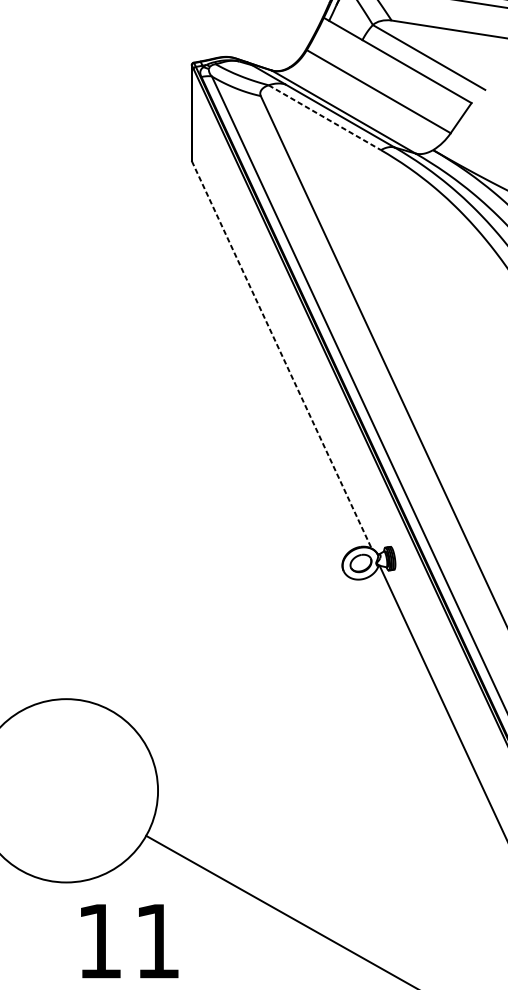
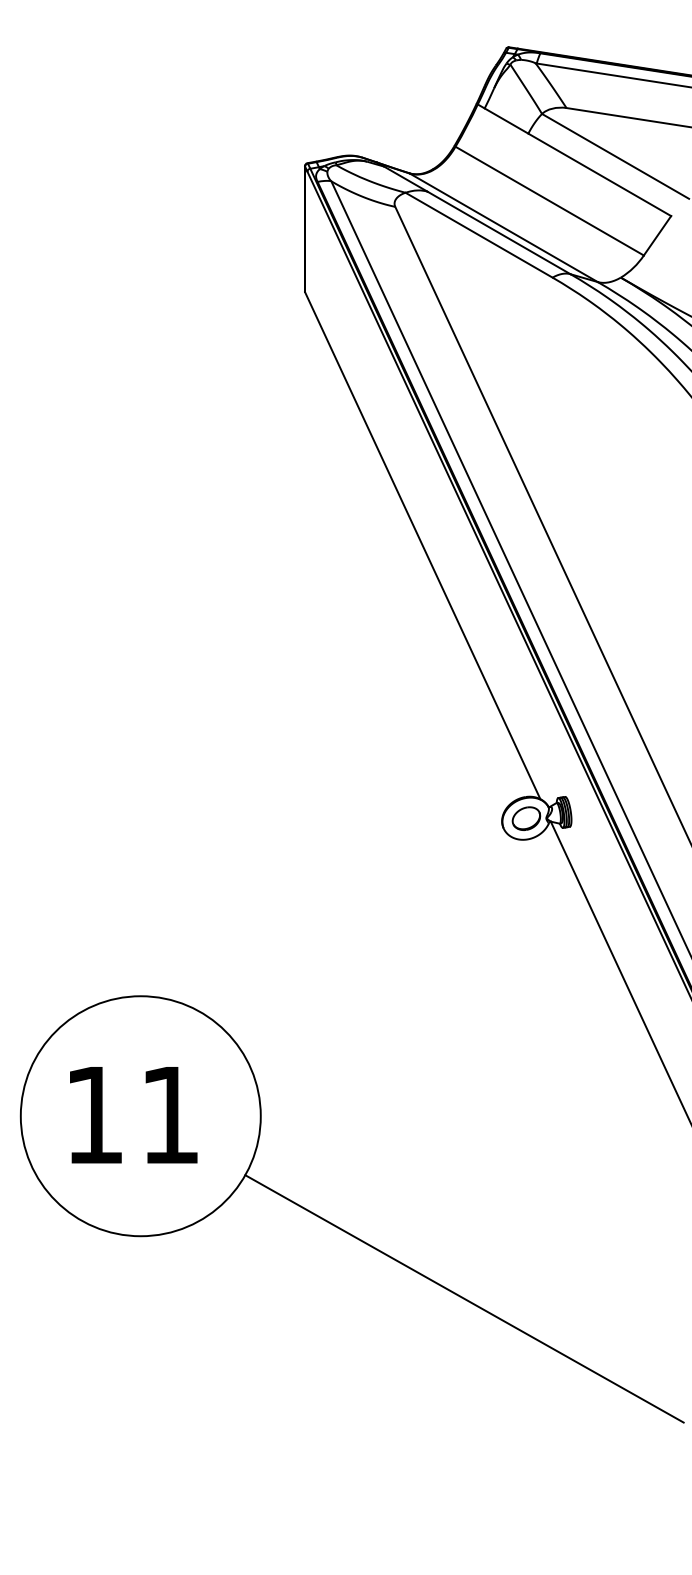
line: (325, 117) -> (479, 235), dashed -> solid
line: (281, 355) -> (422, 546), dashed -> solid
text: (129, 941) -> (133, 1115), moved

